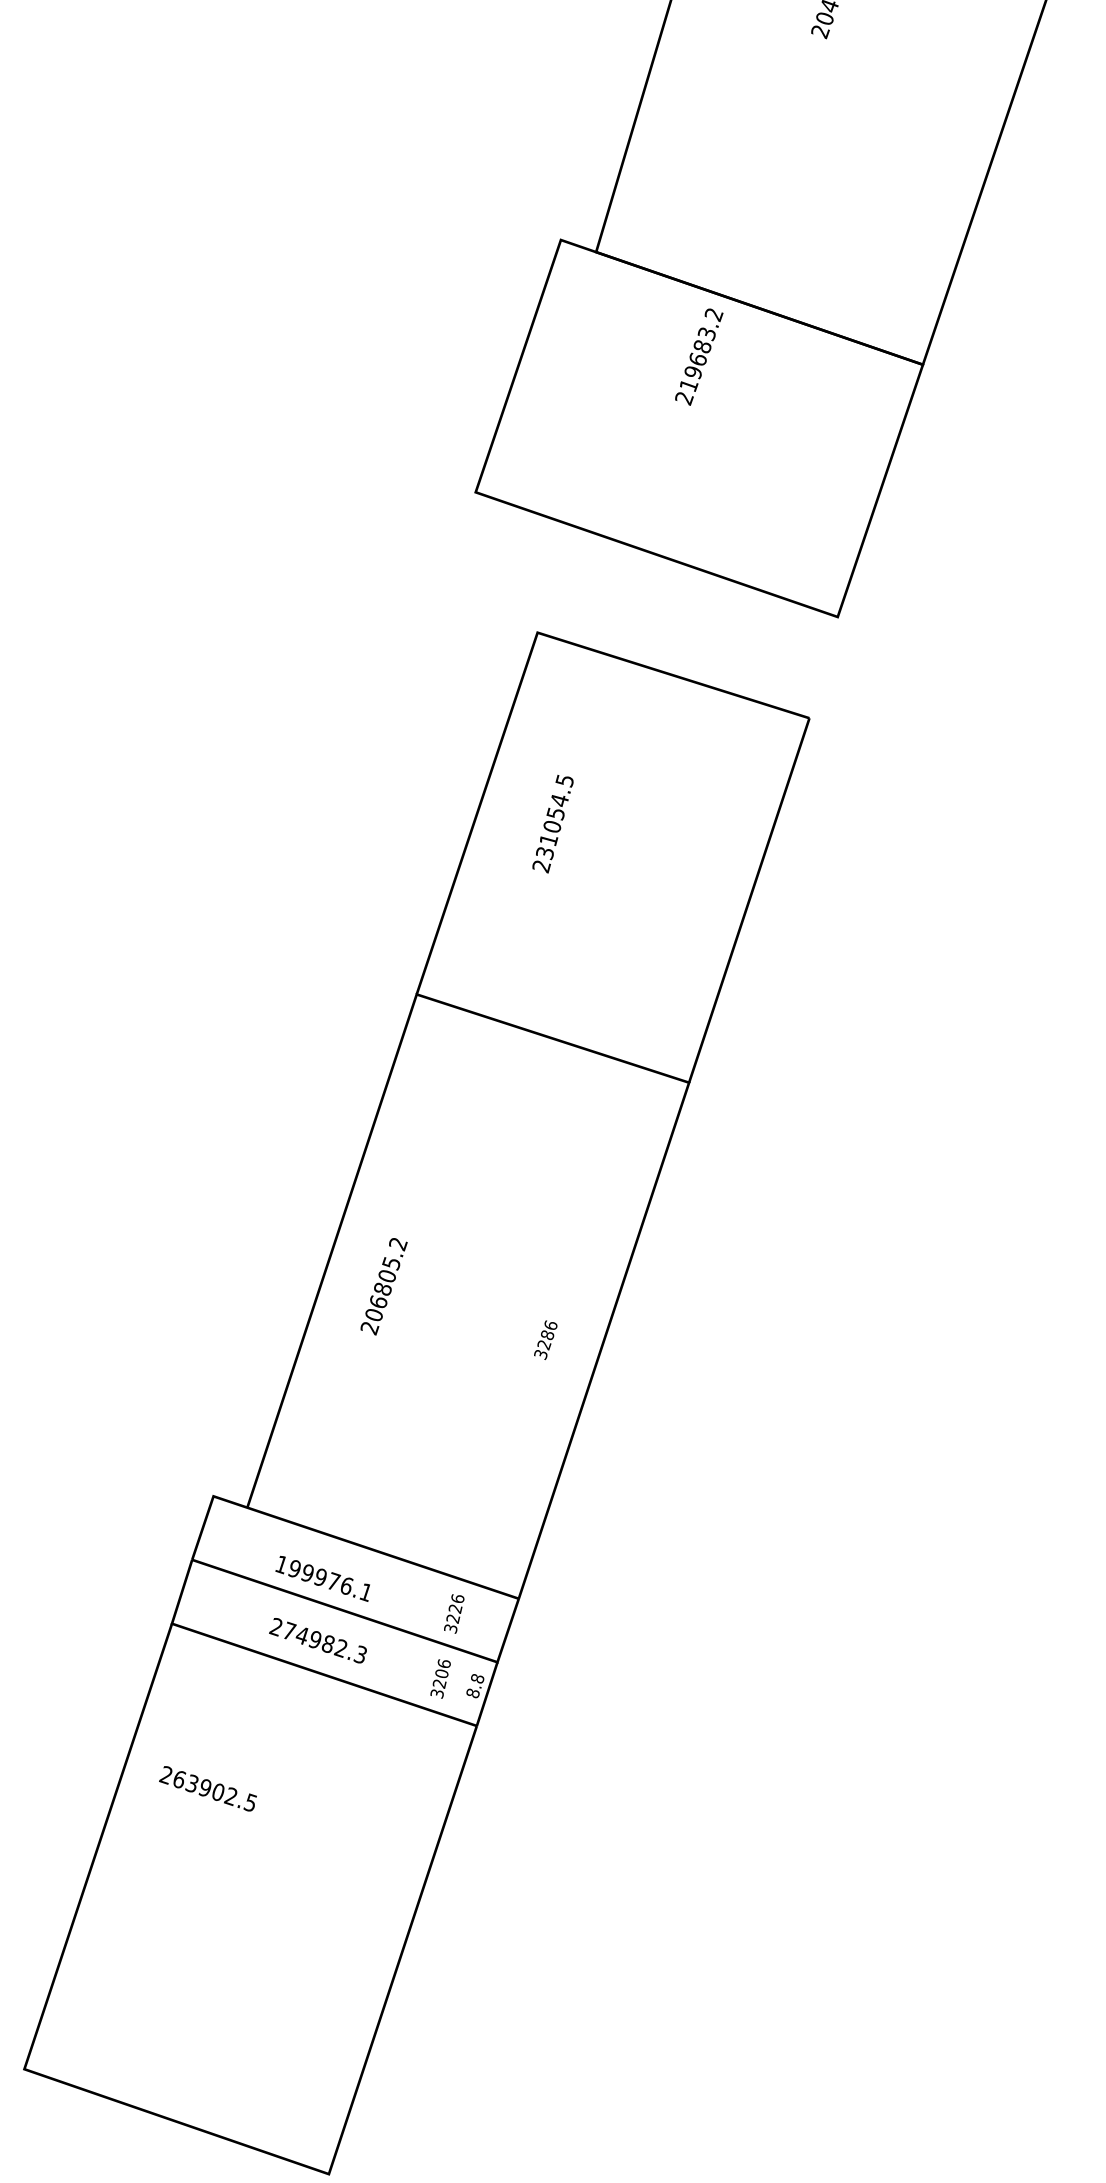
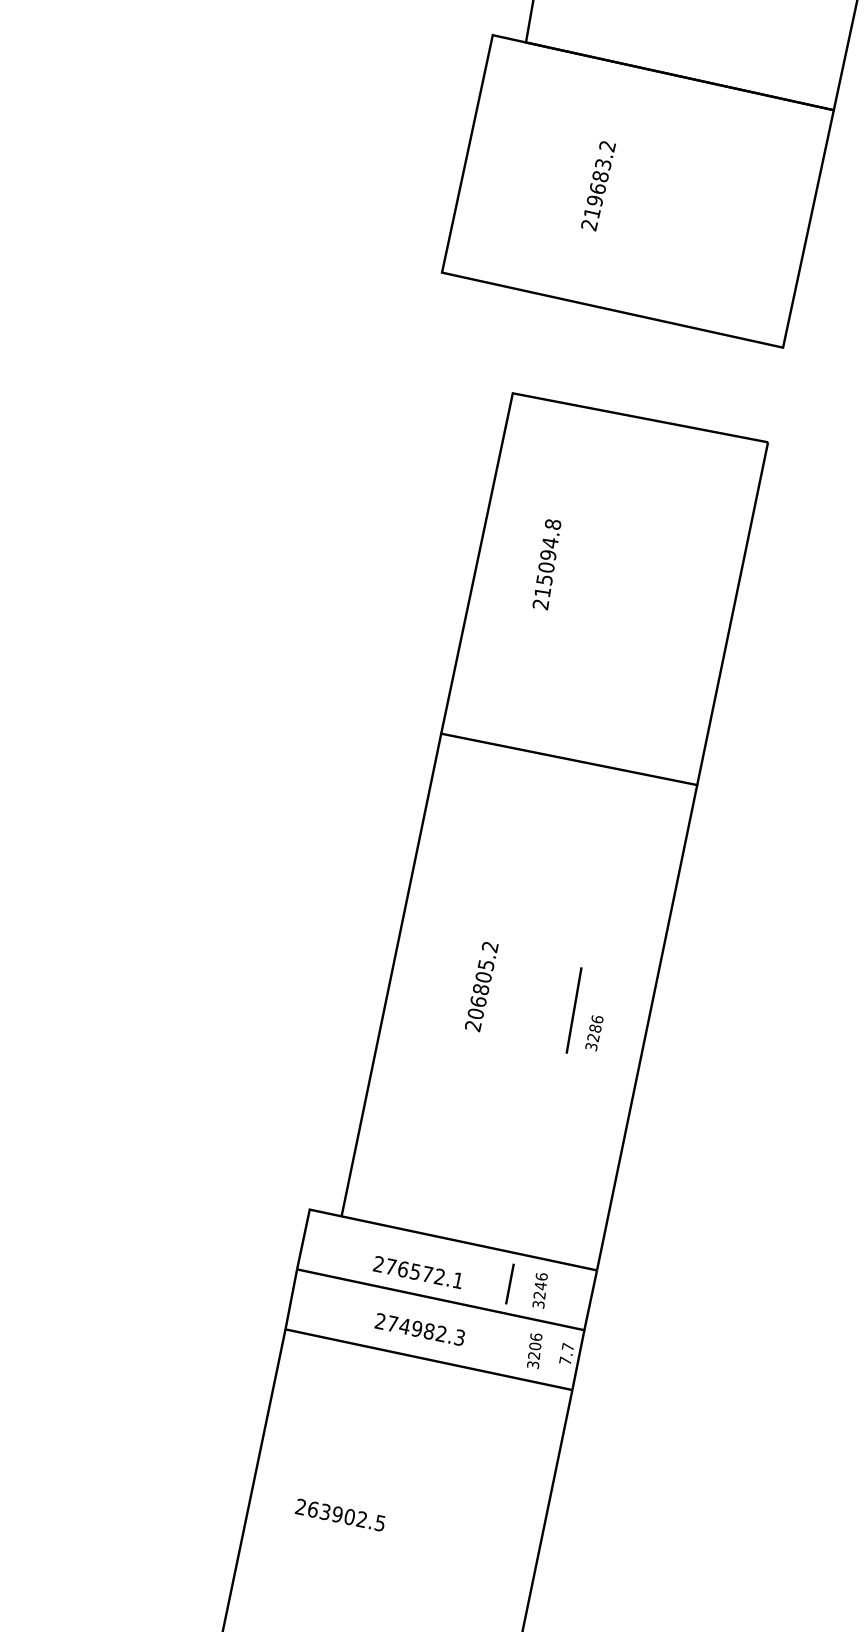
text: (699, 356) -> (598, 185), moved
text: (554, 817) -> (547, 558), 231054.5 -> 215094.8
text: (383, 1286) -> (481, 987), moved
line: (526, 1312) -> (573, 1010), added
text: (313, 1575) -> (408, 1270), 199976.1 -> 276572.1
line: (421, 1602) -> (509, 1283), added
text: (455, 1608) -> (540, 1285), 3226 -> 3246
text: (474, 1685) -> (565, 1353), 8.8 -> 7.7
text: (207, 1788) -> (339, 1514), moved

